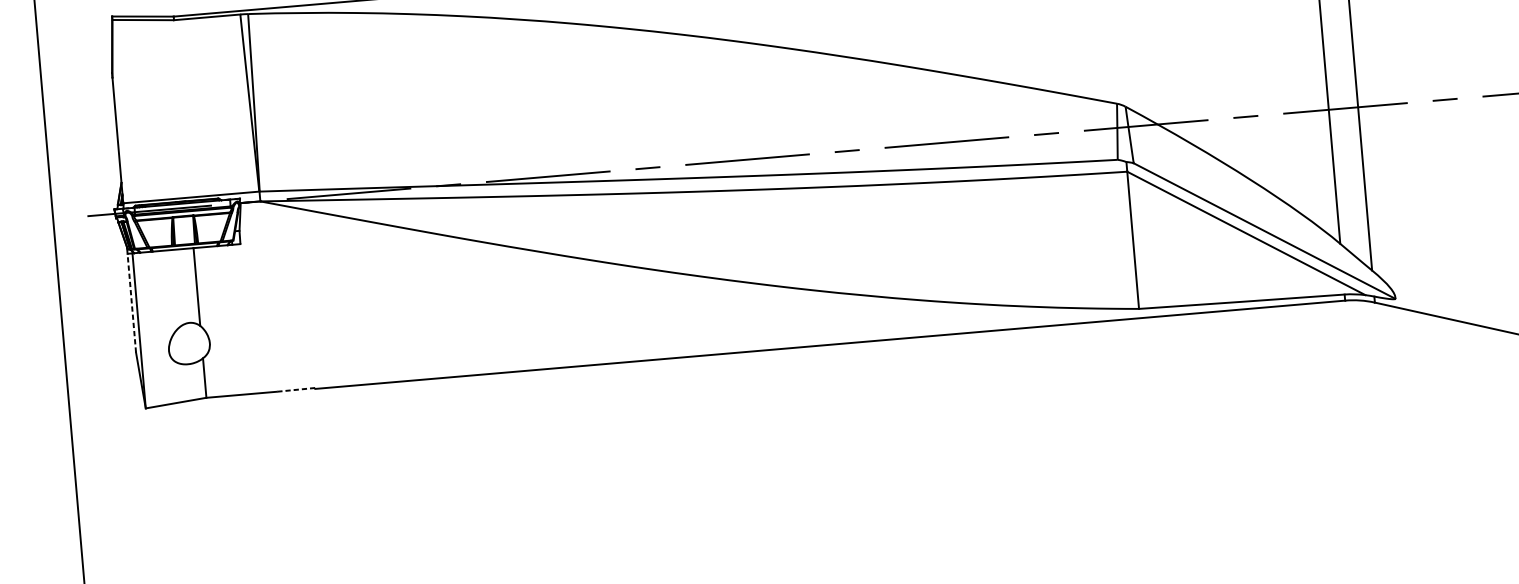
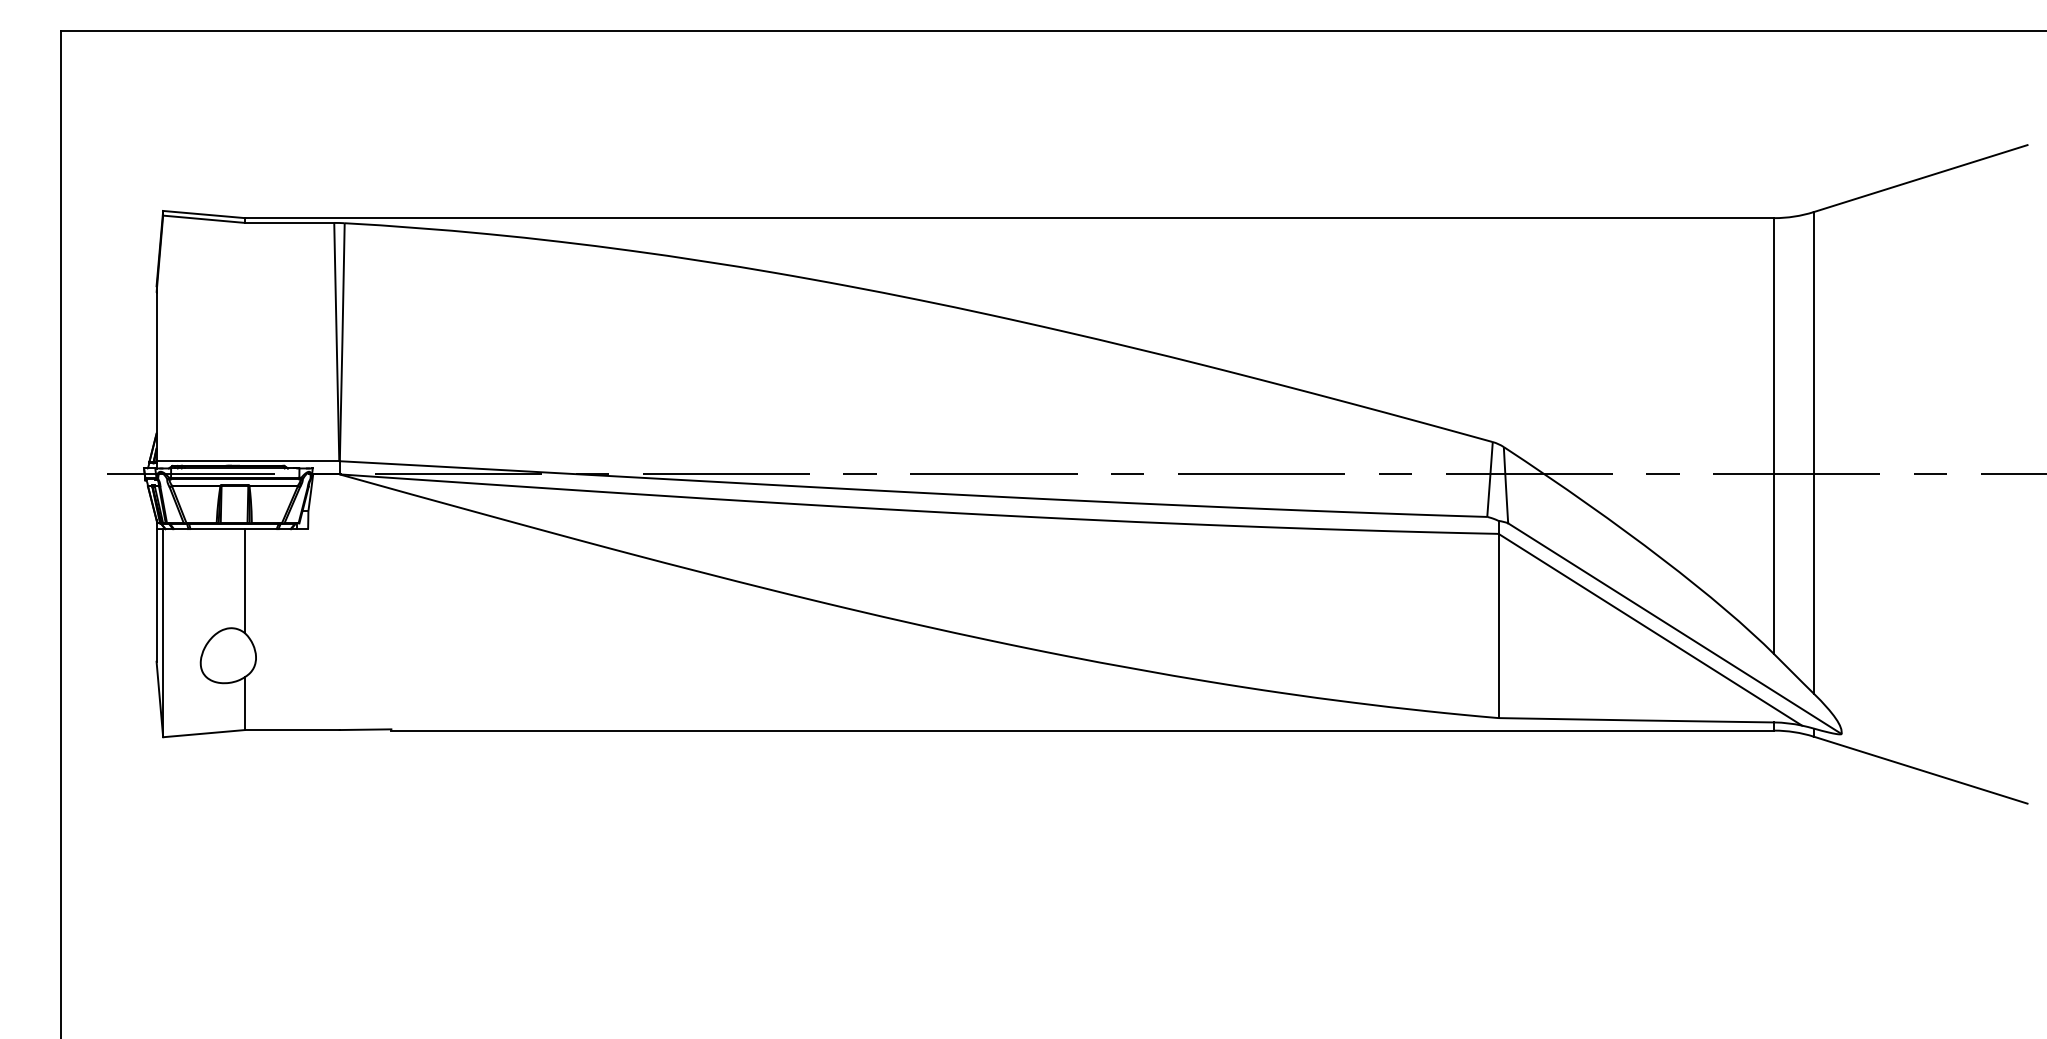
line: (131, 302) -> (156, 594), dashed -> solid
line: (295, 389) -> (365, 729), dashed -> solid

